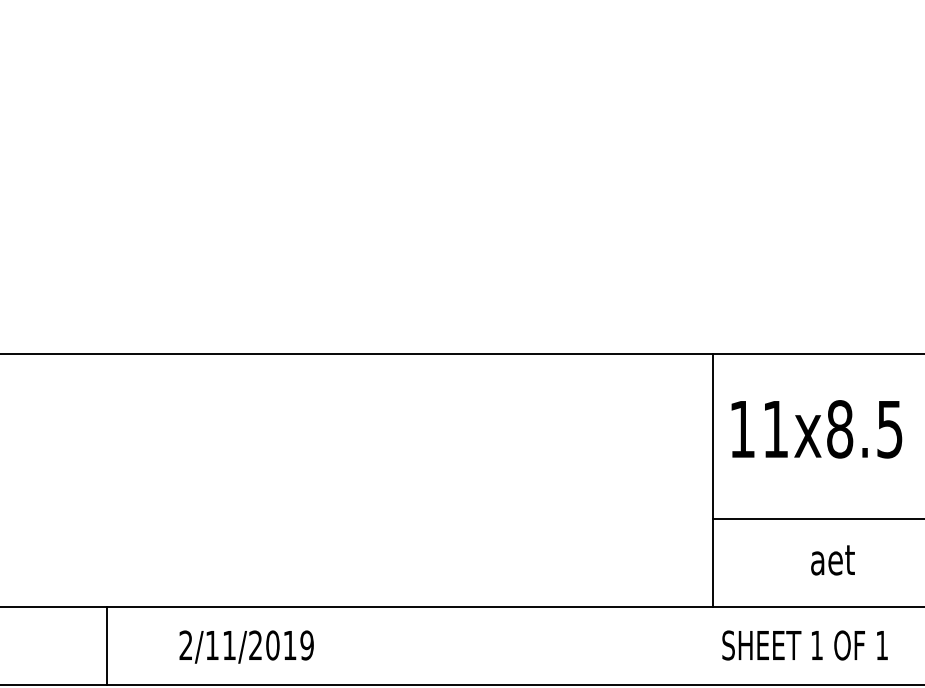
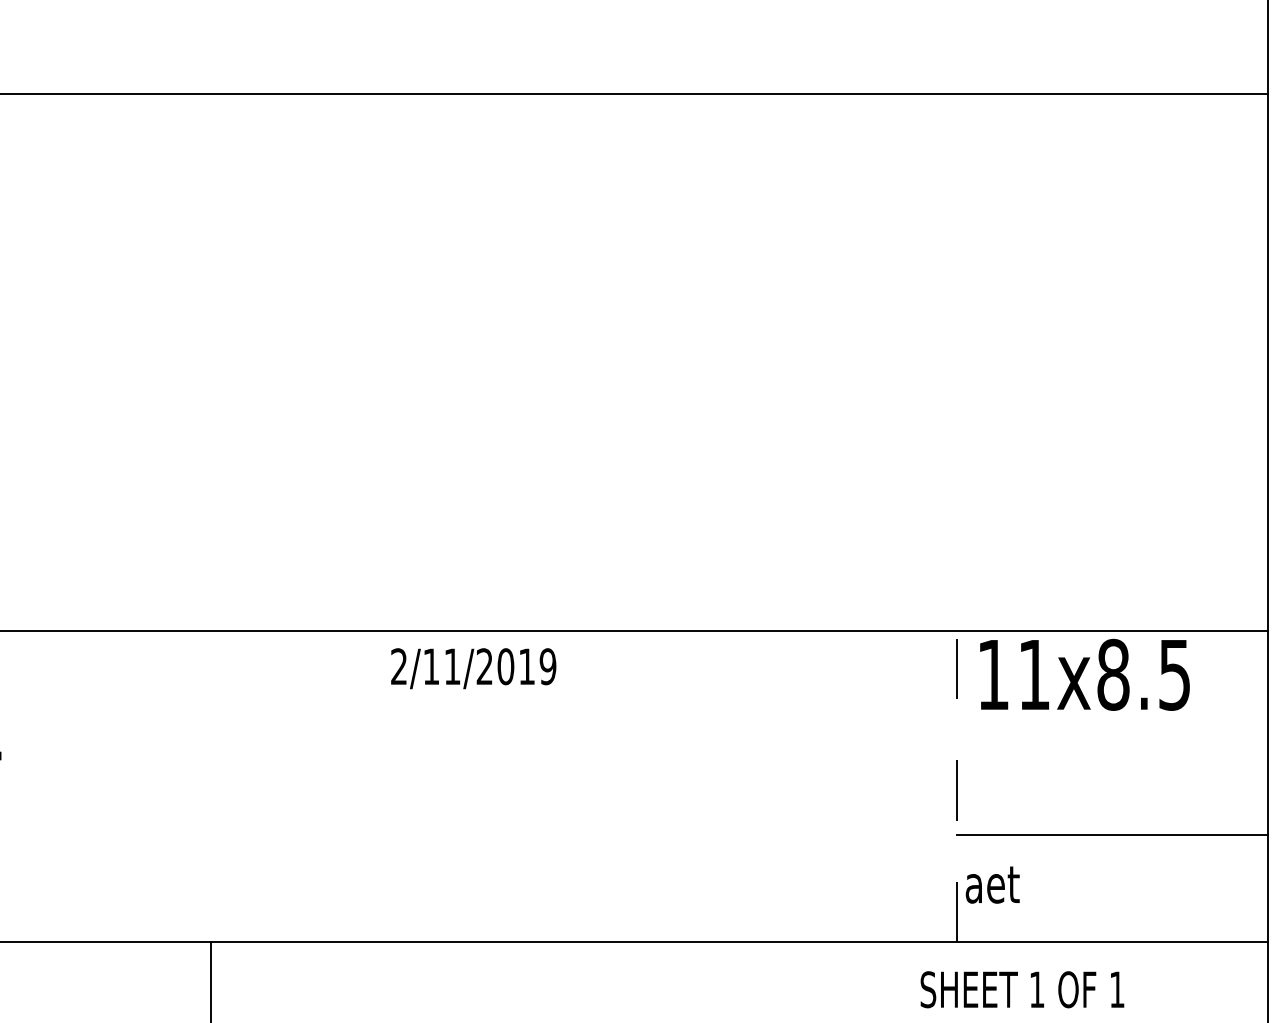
text: (816, 429) -> (1084, 674), moved
line: (713, 480) -> (957, 786), solid -> dashed
text: (832, 559) -> (992, 884), moved
text: (805, 645) -> (1022, 989), moved
text: (246, 646) -> (473, 668), moved

